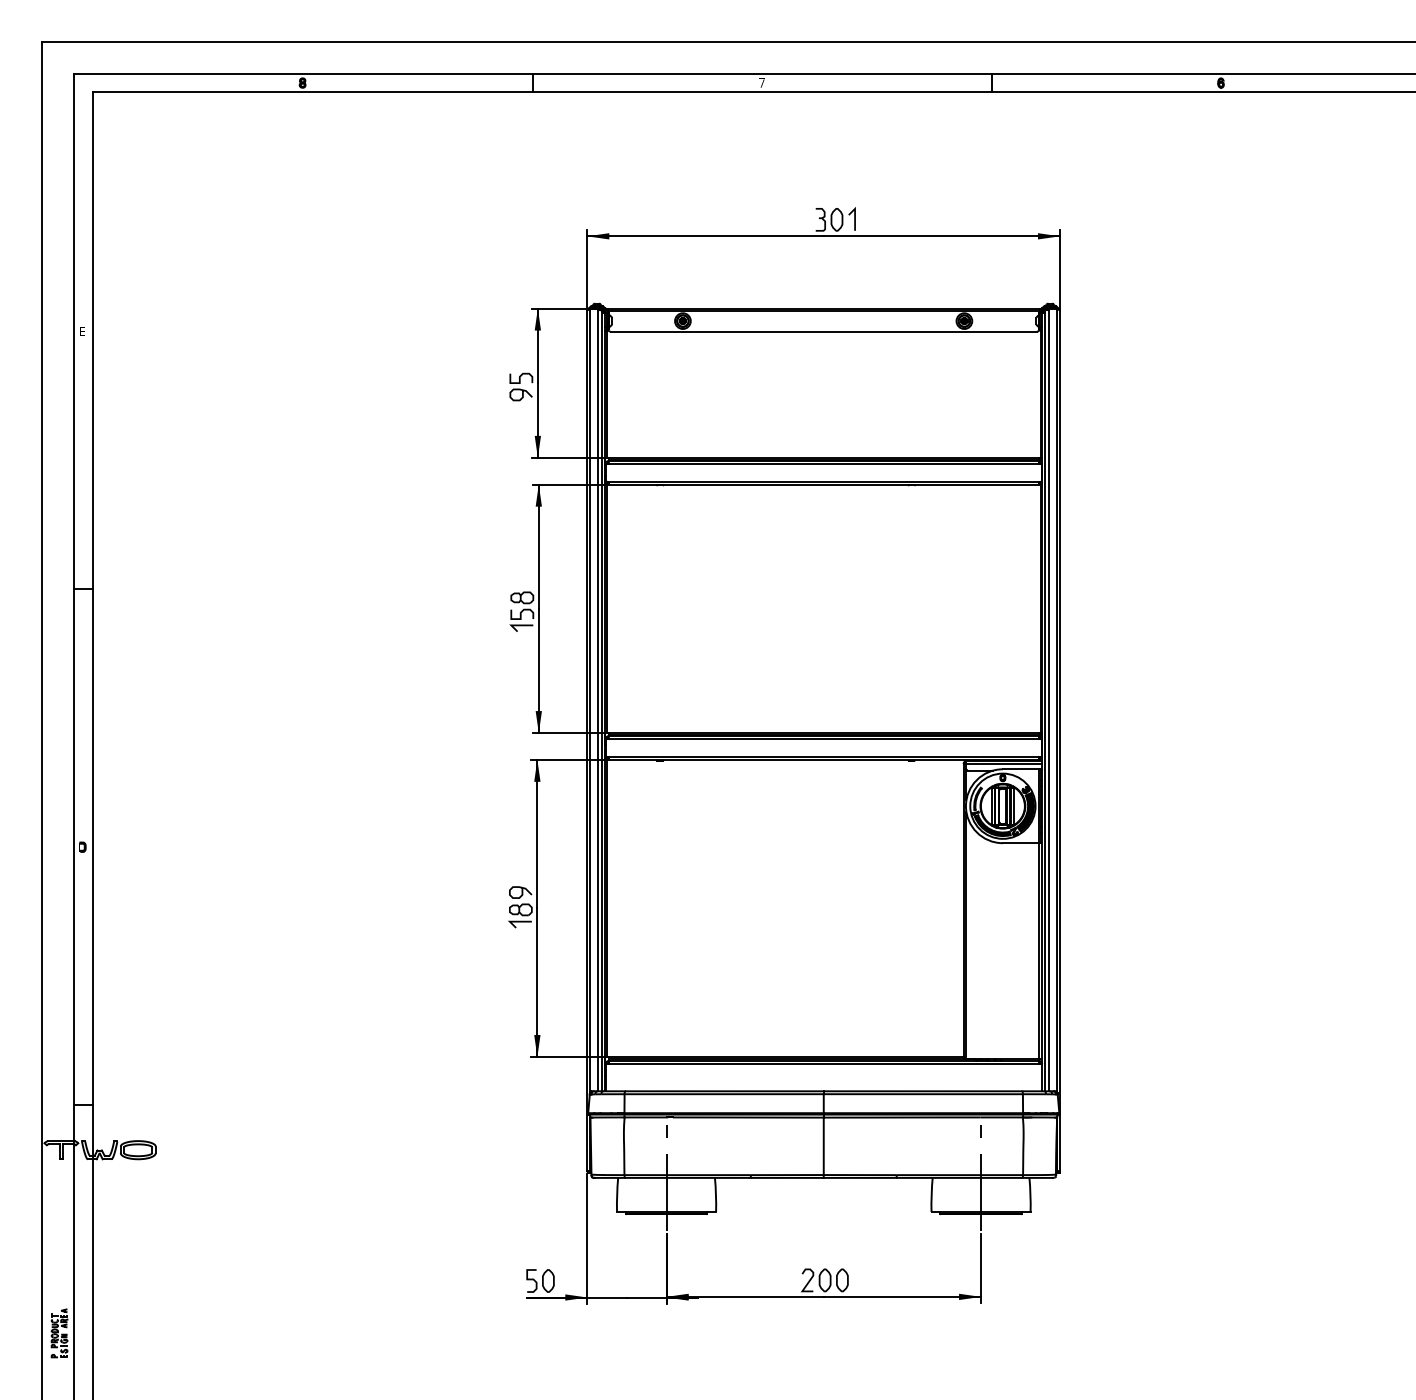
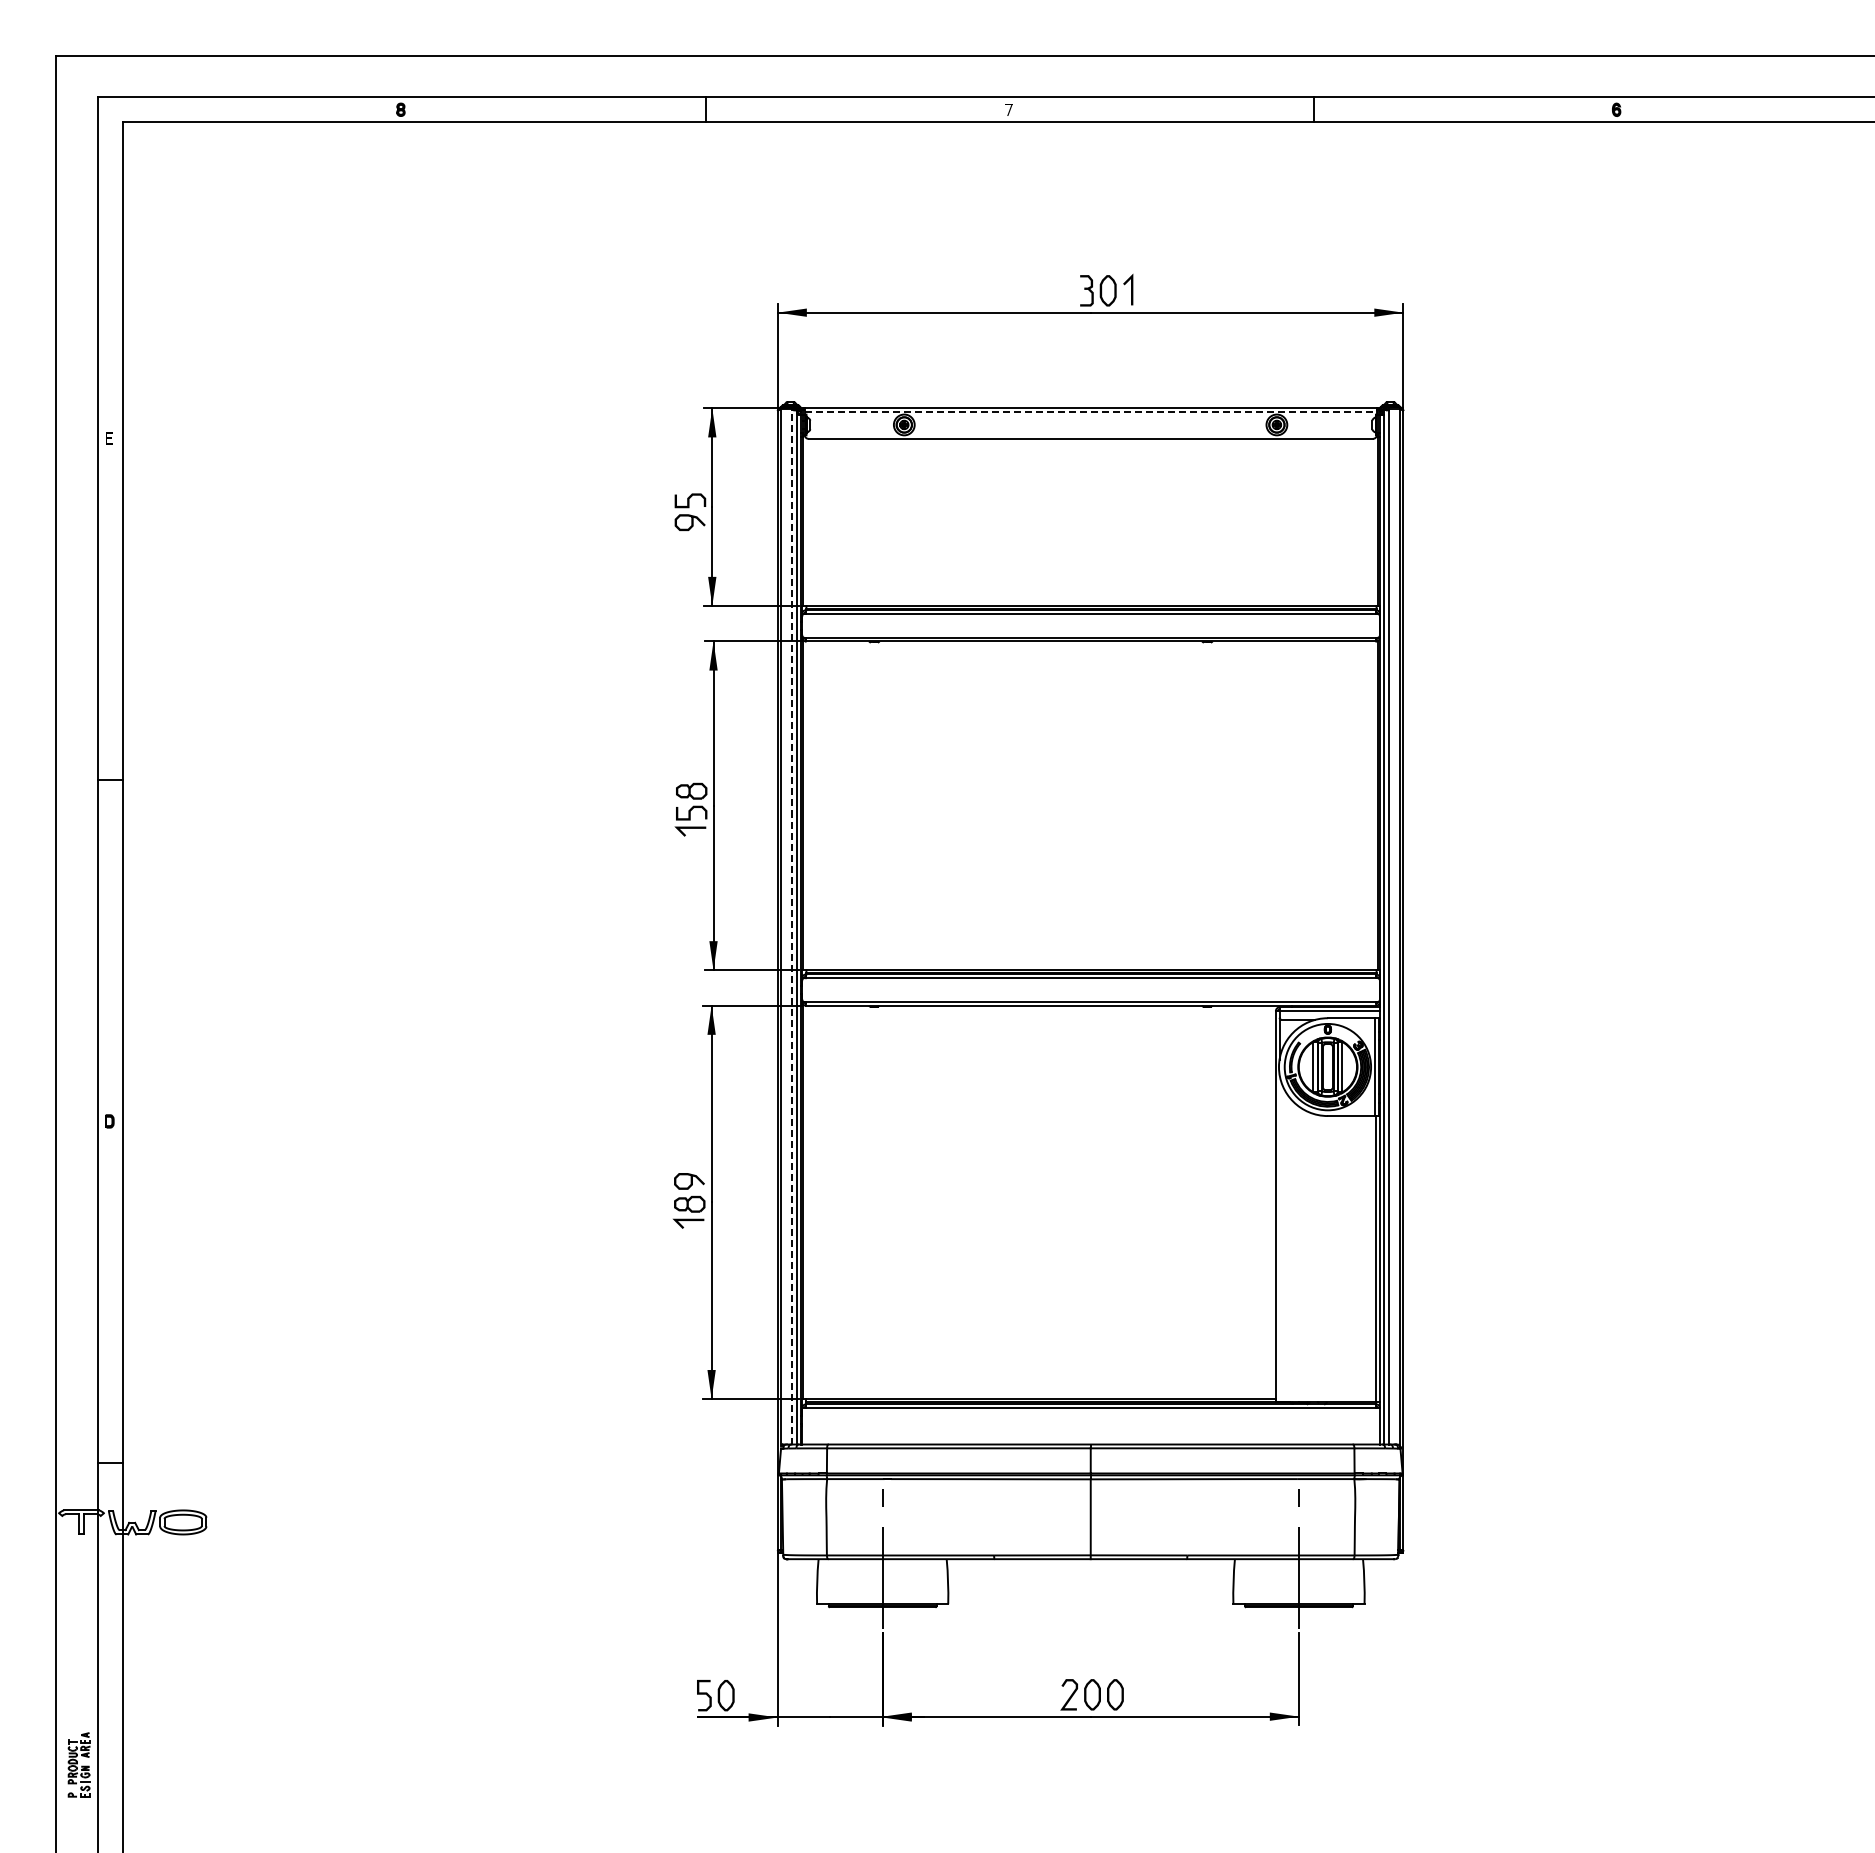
line: (824, 311) -> (1091, 412), solid -> dashed
line: (598, 700) -> (792, 926), solid -> dashed
line: (966, 934) -> (1279, 1237), removed

